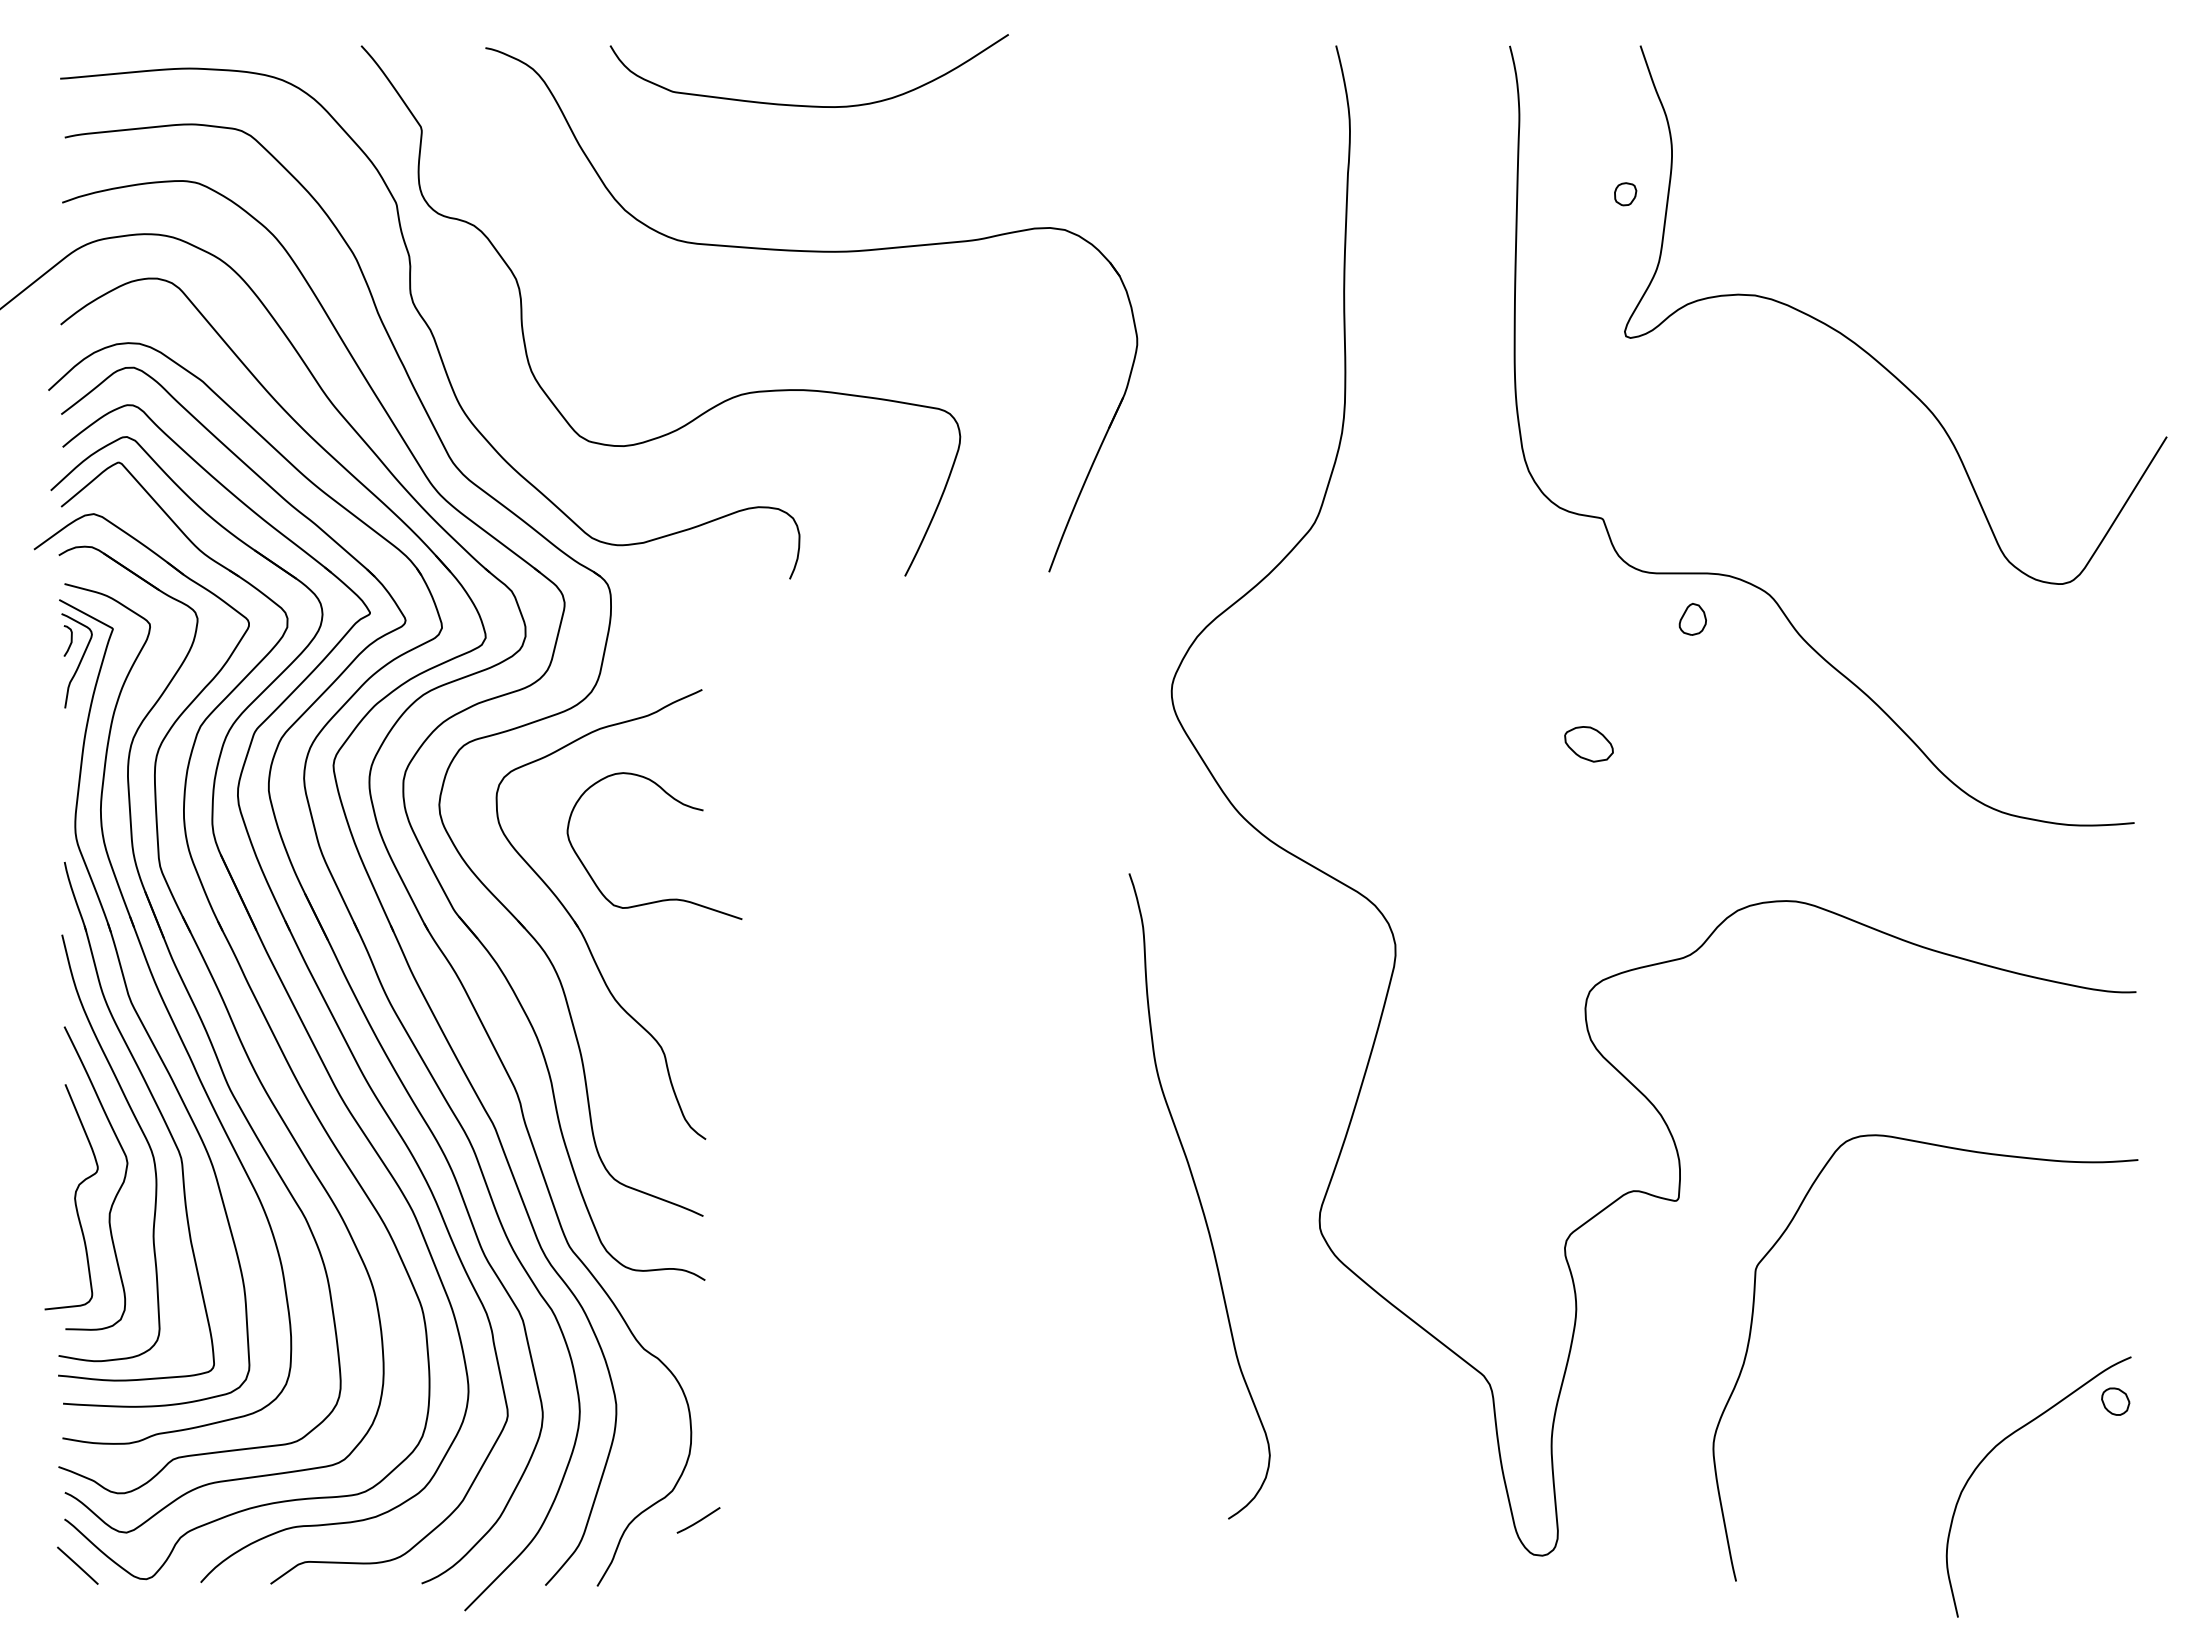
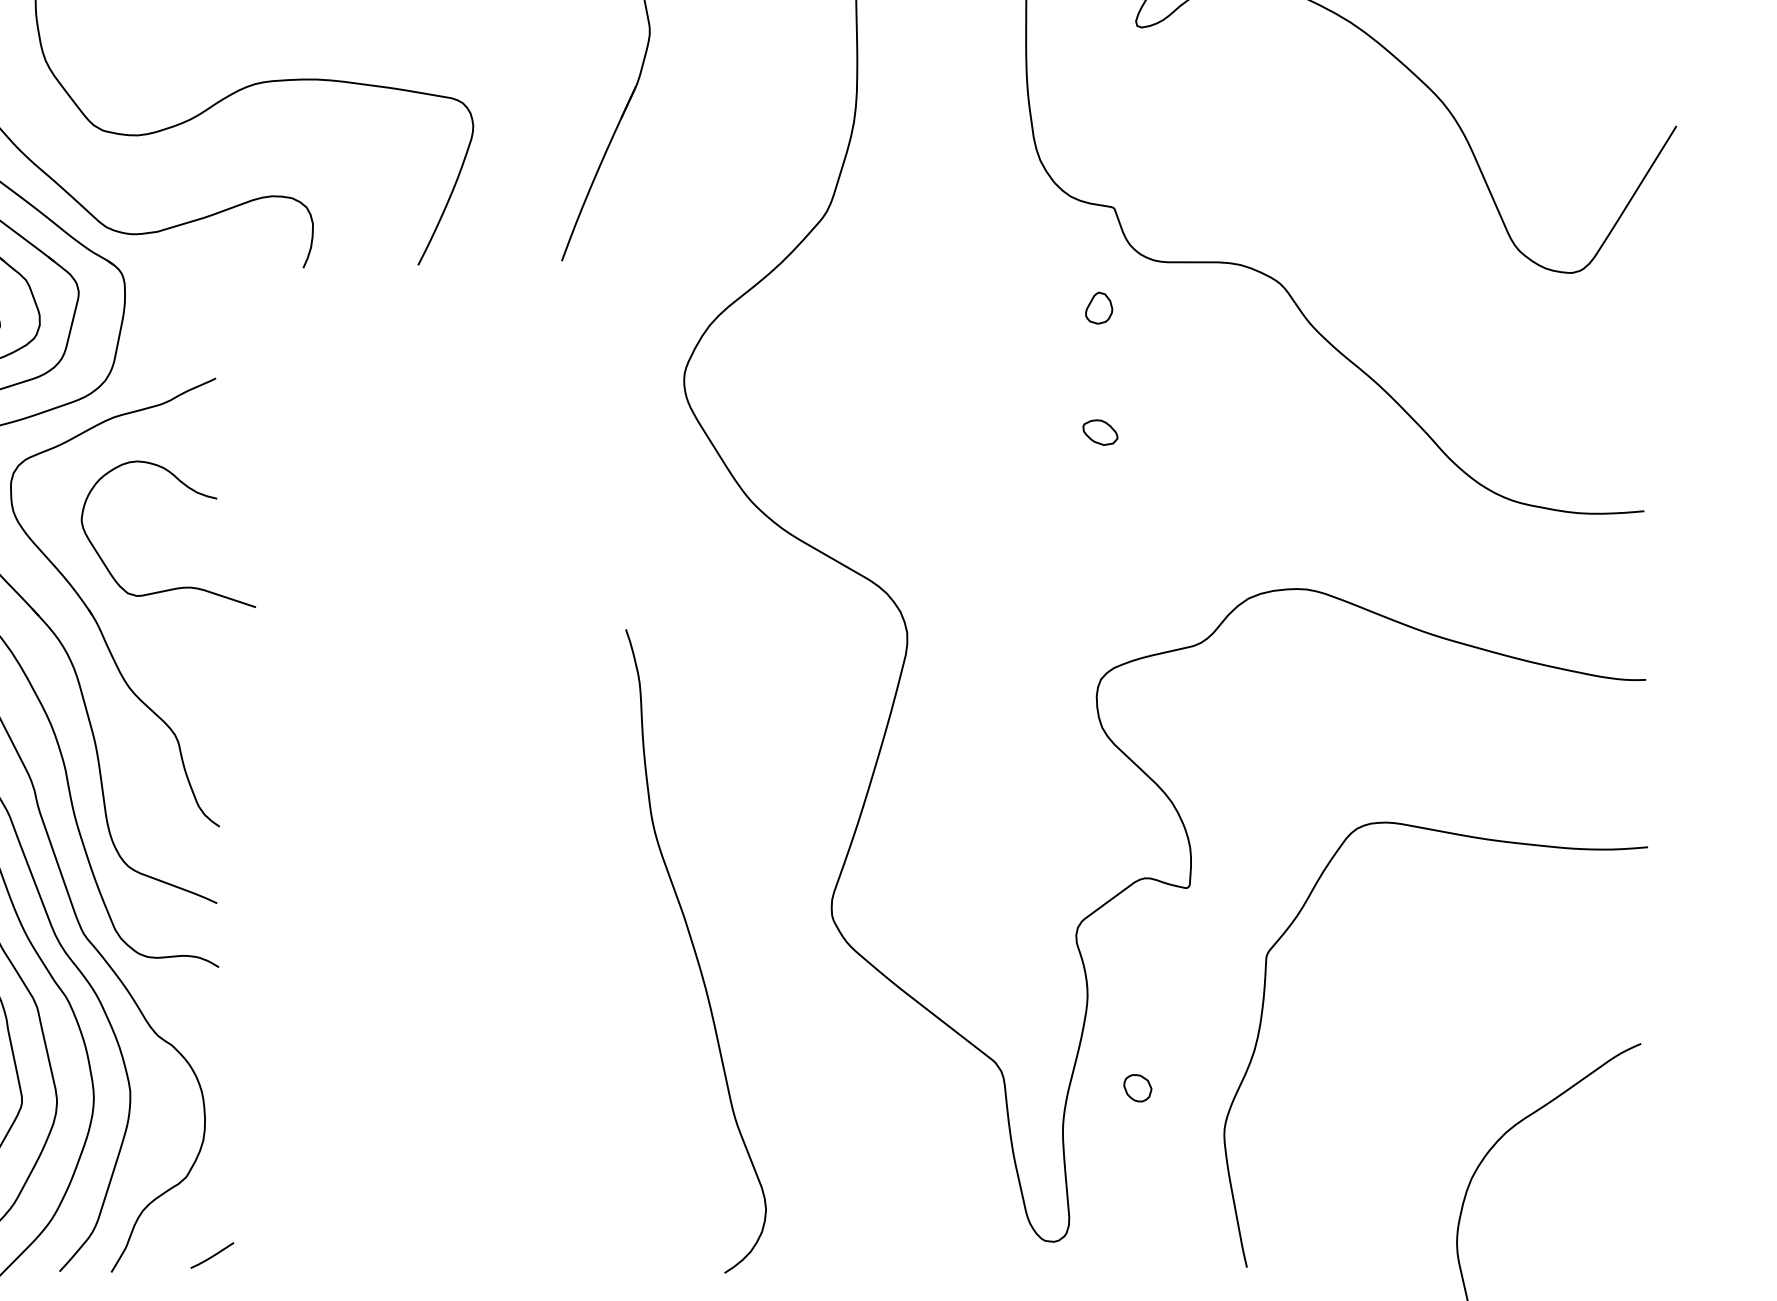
part: (1692, 619) -> (1098, 308), moved
part: (1589, 743) -> (1100, 431), size x0.71
curve: (1199, 1196) -> (695, 951), moved
part: (2115, 1401) -> (1137, 1088), moved
line: (698, 1520) -> (212, 1255), moved

